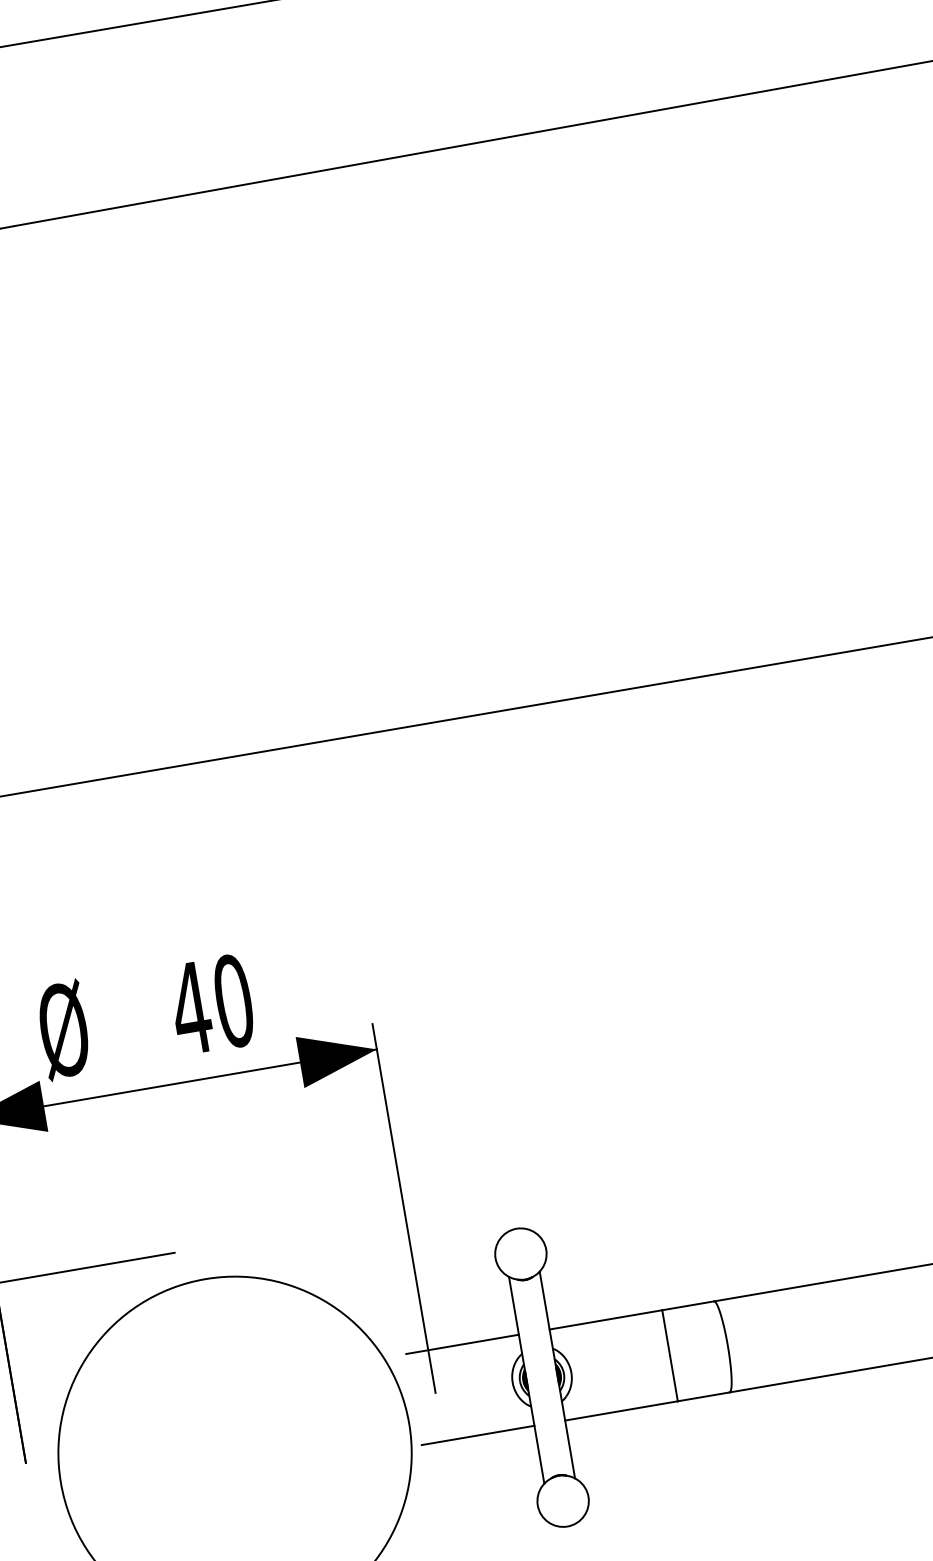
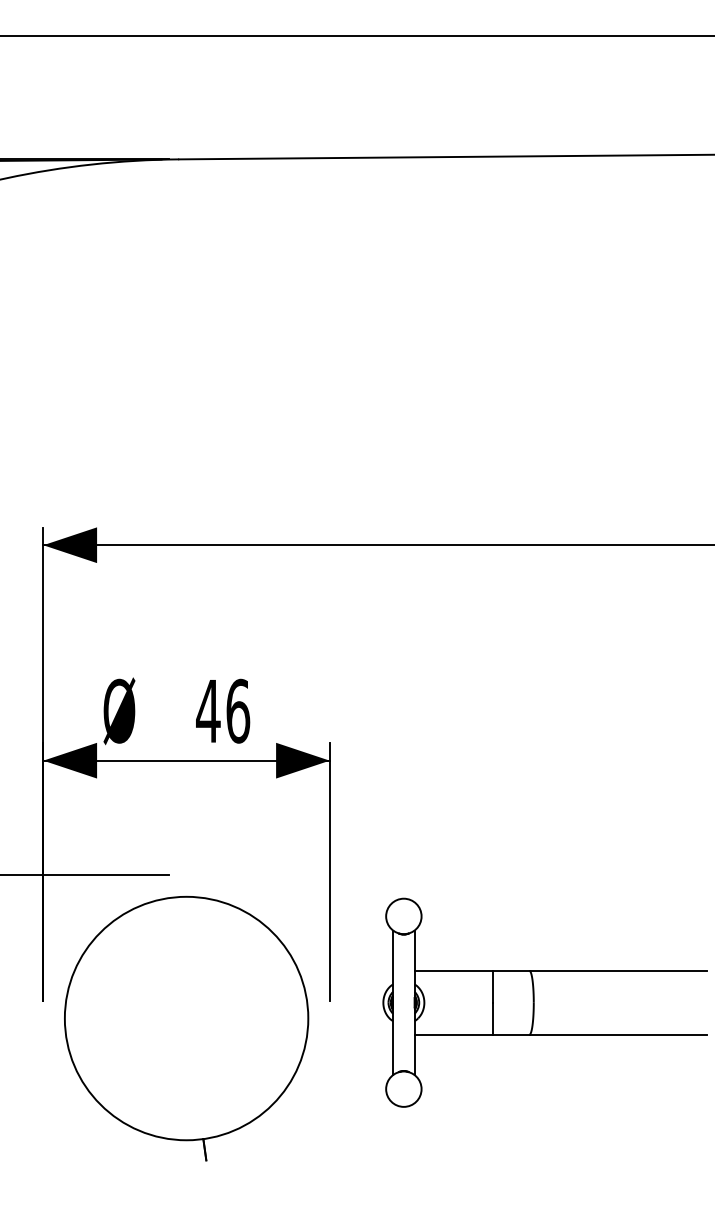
text: (234, 999) -> (238, 710), 40 -> 46
line: (462, 1343) -> (353, 970), removed
line: (477, 1435) -> (353, 1034), removed

